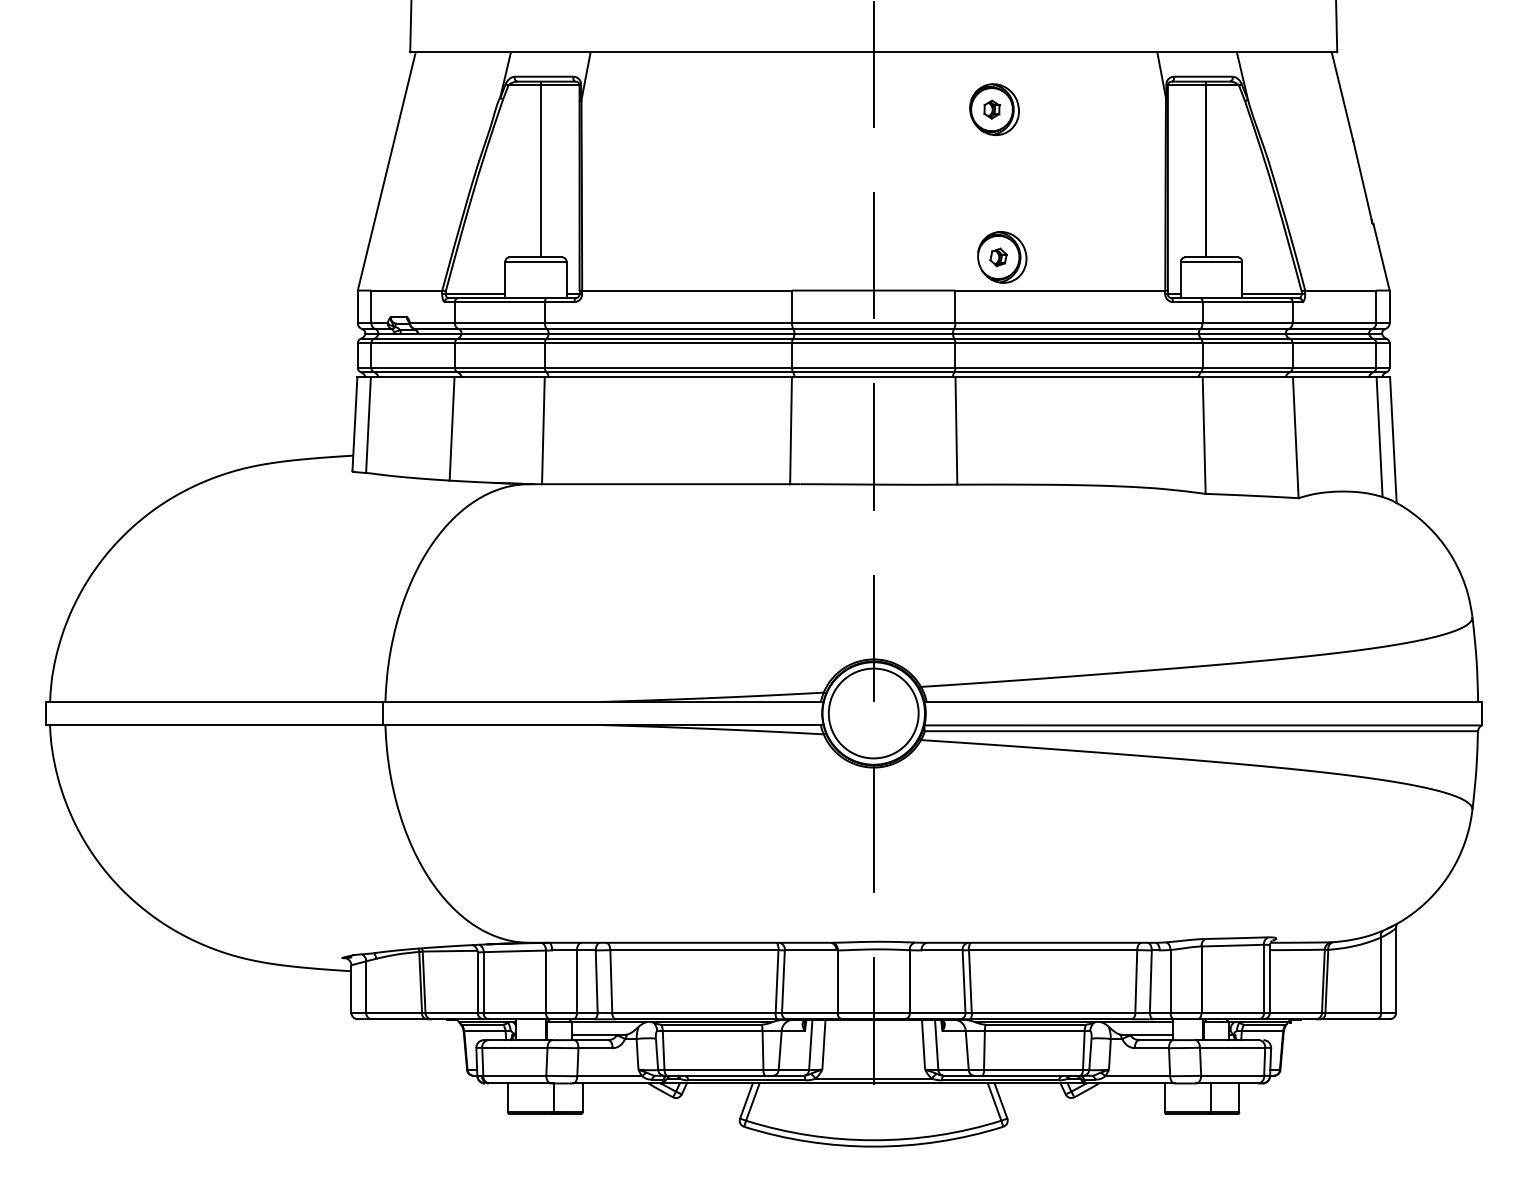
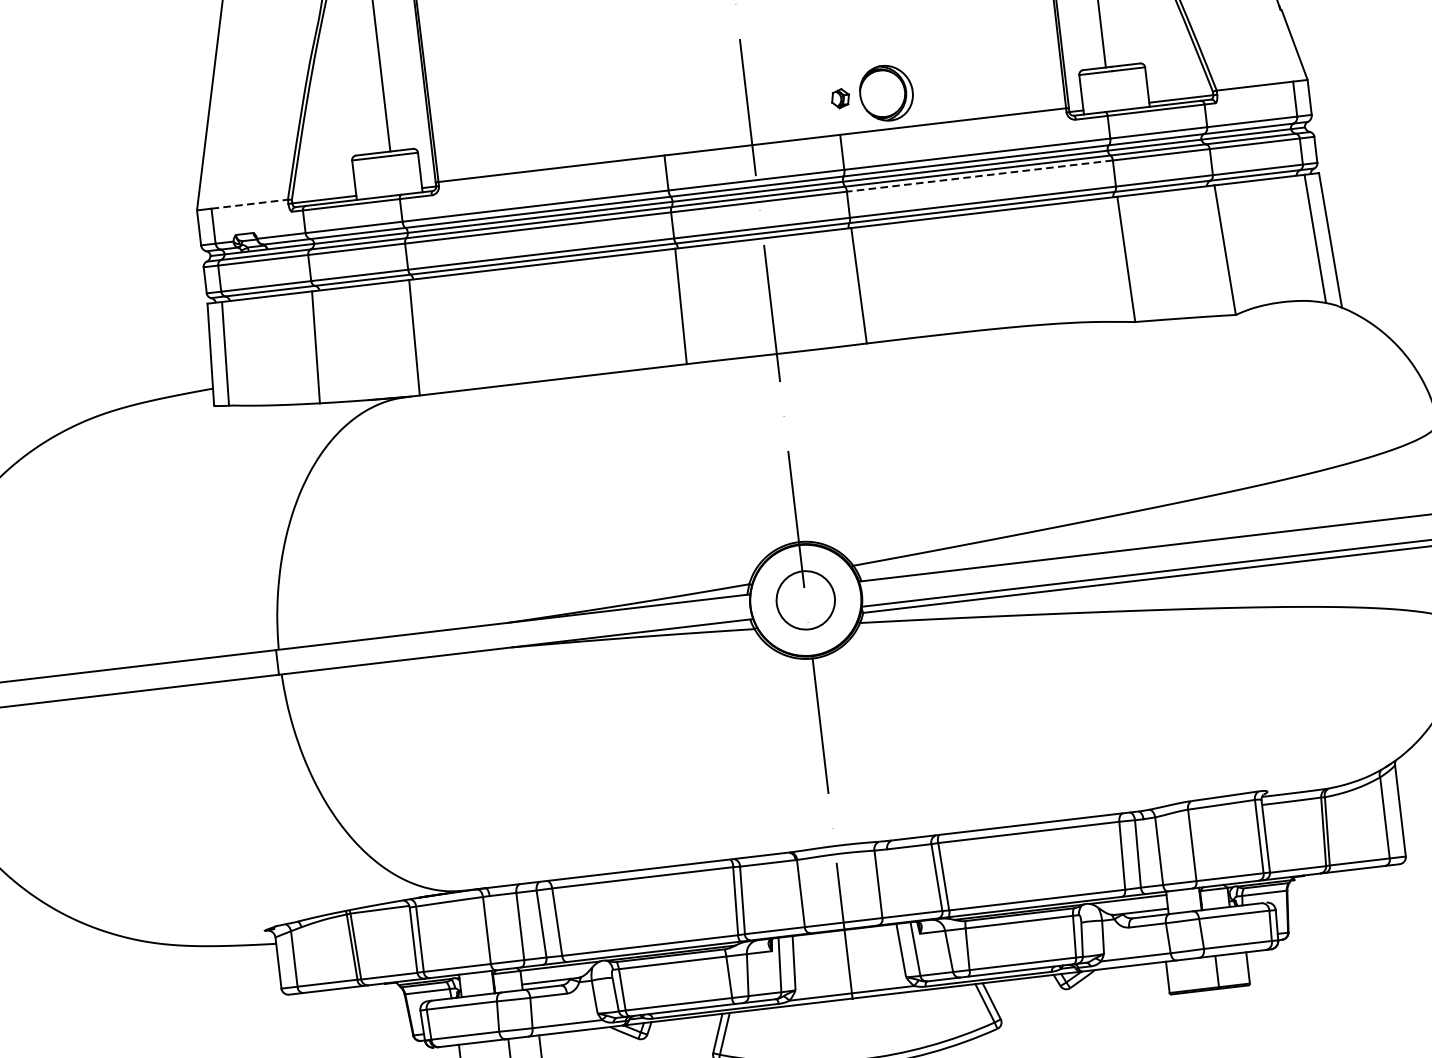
part: (998, 257) -> (840, 98), moved
line: (406, 290) -> (249, 204), solid -> dashed
line: (1078, 343) -> (979, 176), solid -> dashed
circle: (873, 713) -> (805, 600), size x0.6

